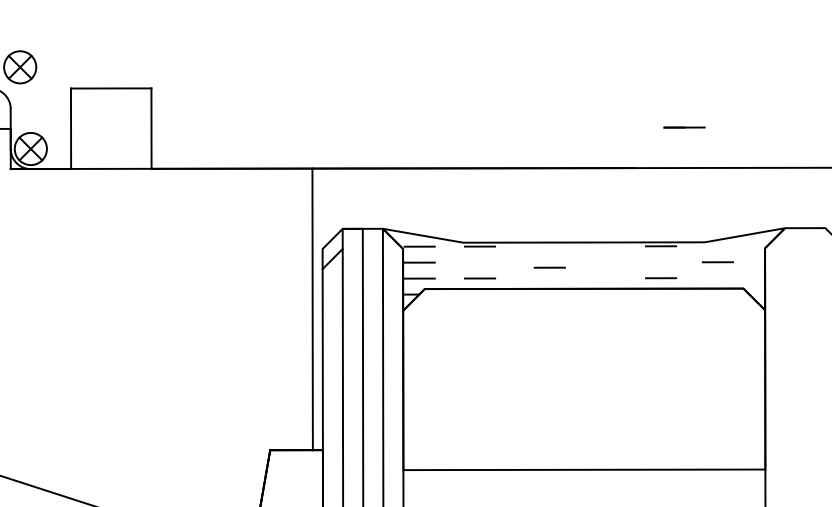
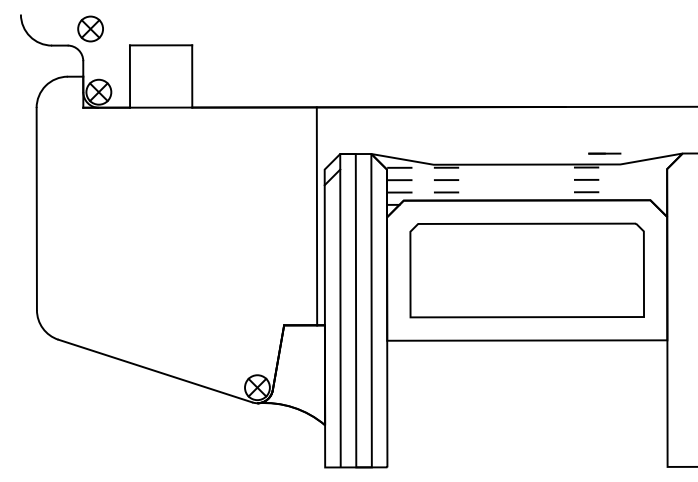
line: (684, 127) -> (604, 153), moved
line: (717, 261) -> (586, 179), moved
line: (549, 266) -> (446, 179), moved
part: (583, 379) -> (526, 270), added

